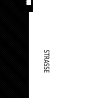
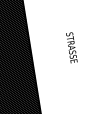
text: (46, 61) -> (71, 48), moved

